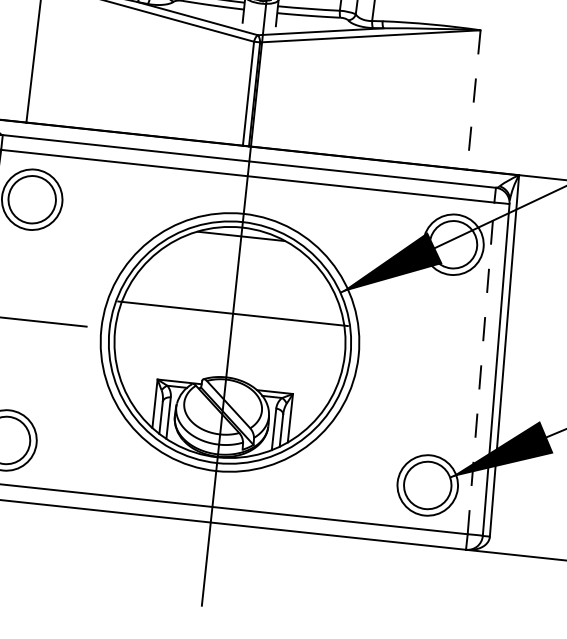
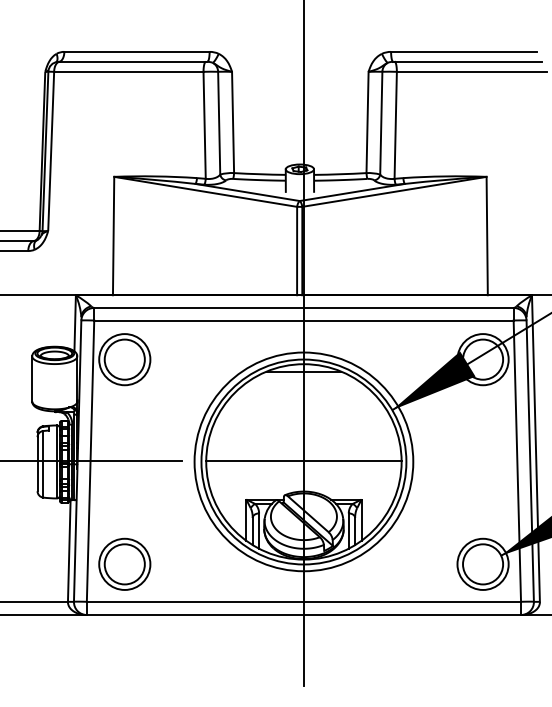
line: (474, 100) -> (487, 236), dashed -> solid
line: (232, 313) -> (303, 461), moved
line: (481, 368) -> (517, 461), dashed -> solid

